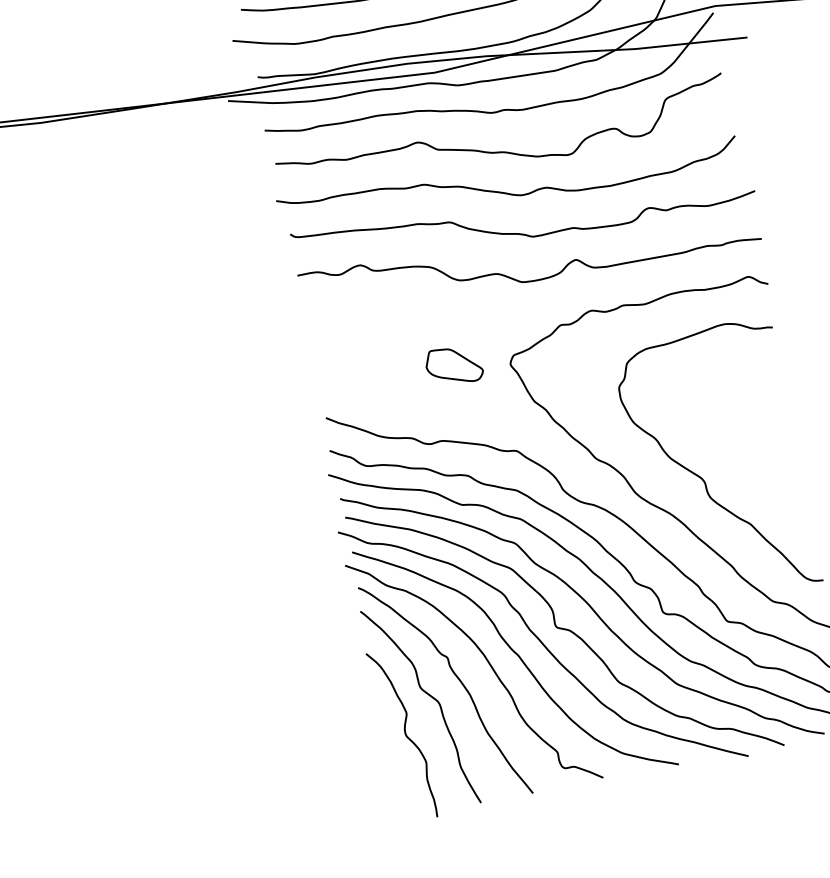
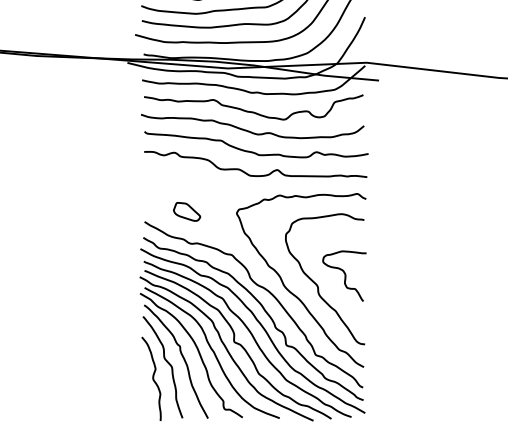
part: (454, 364) -> (187, 211), moved
curve: (754, 448) -> (344, 275), added

